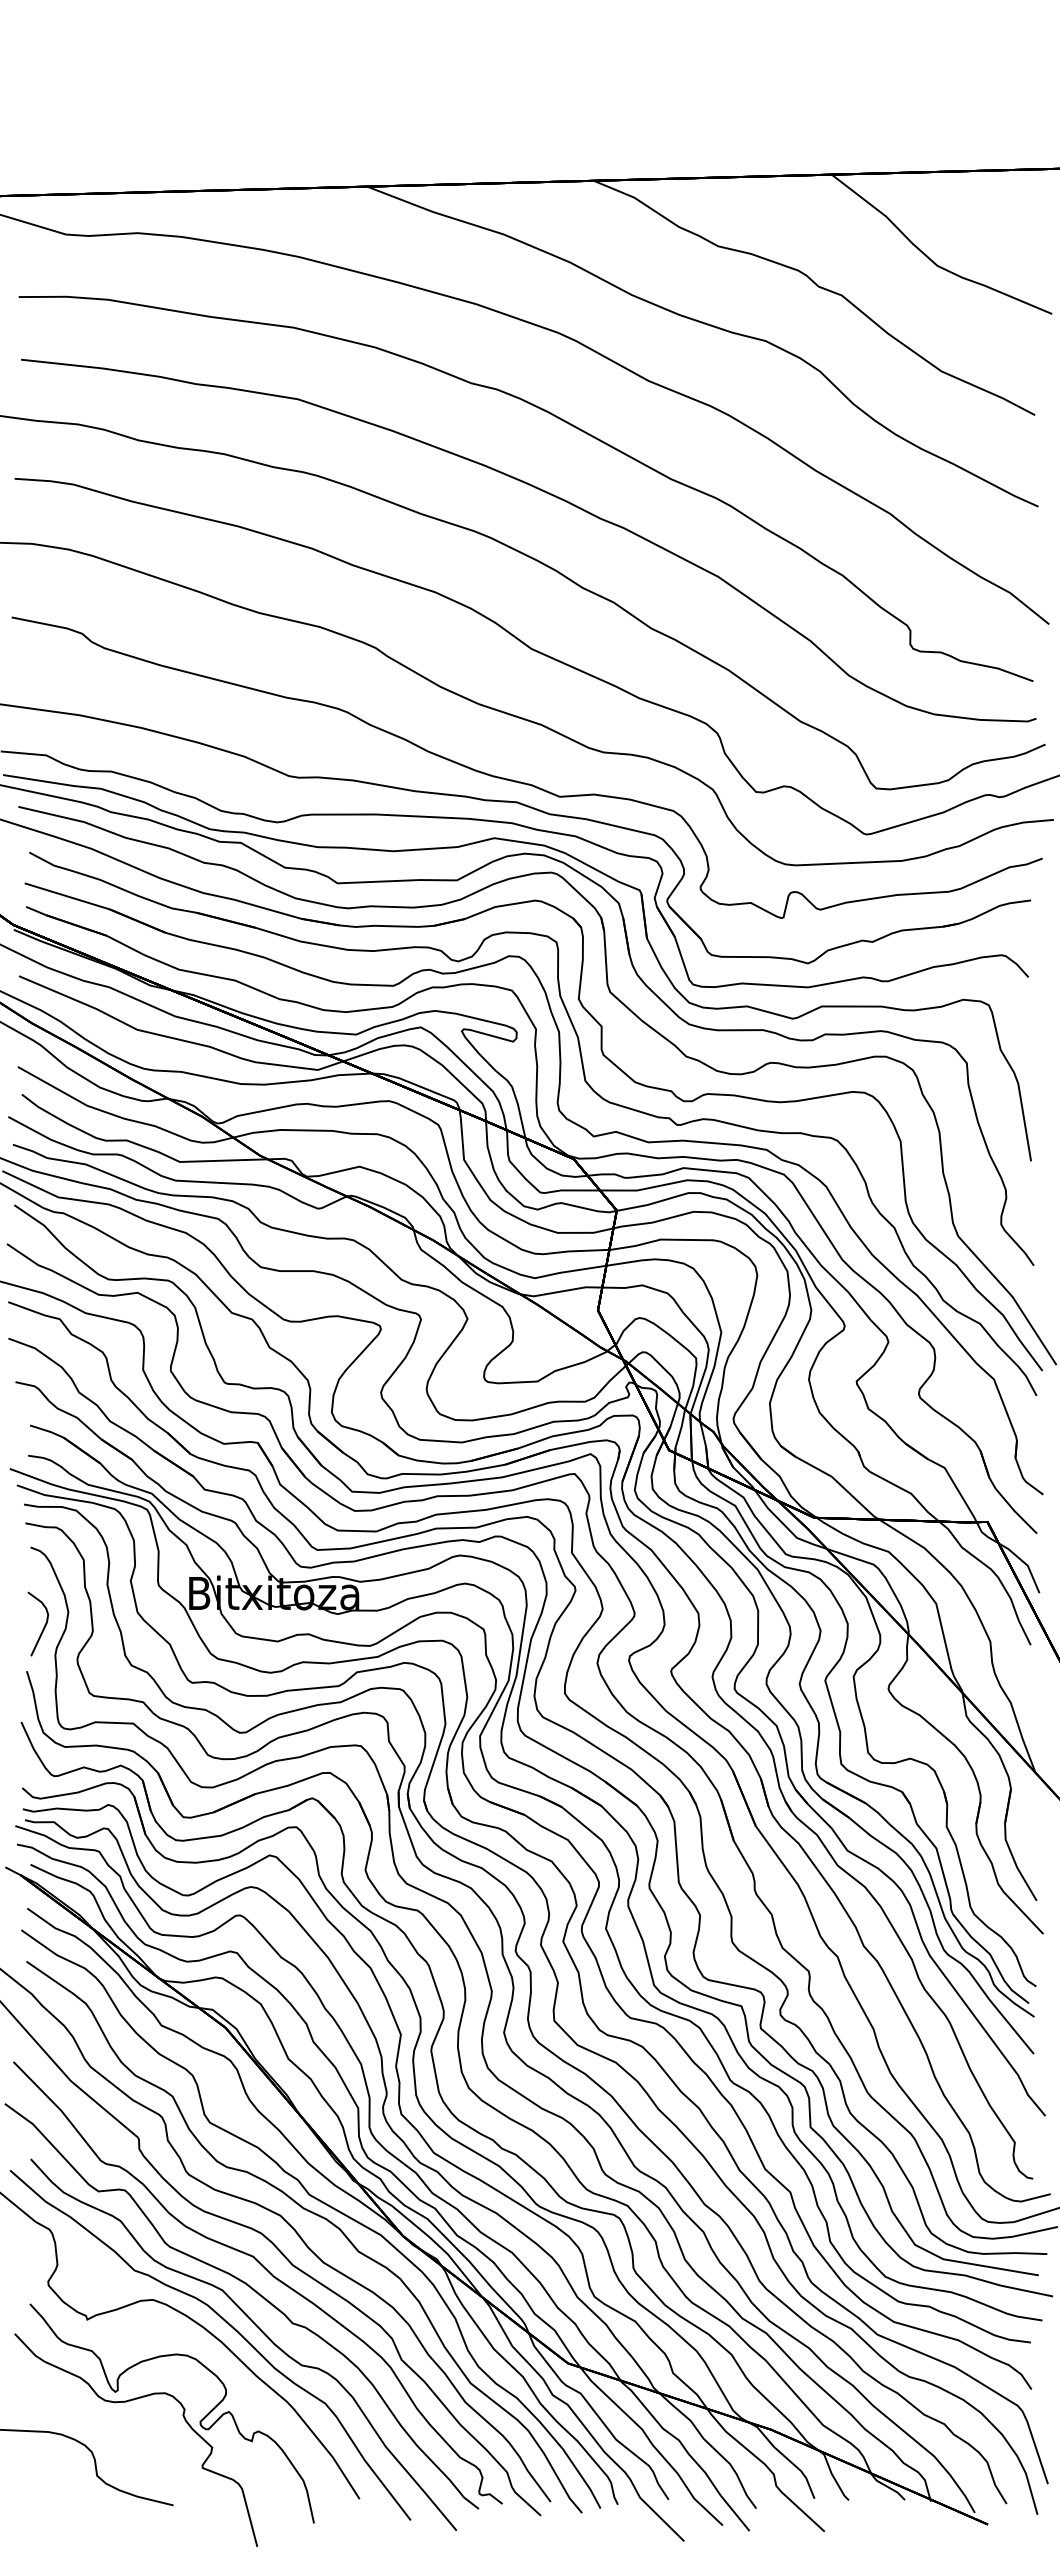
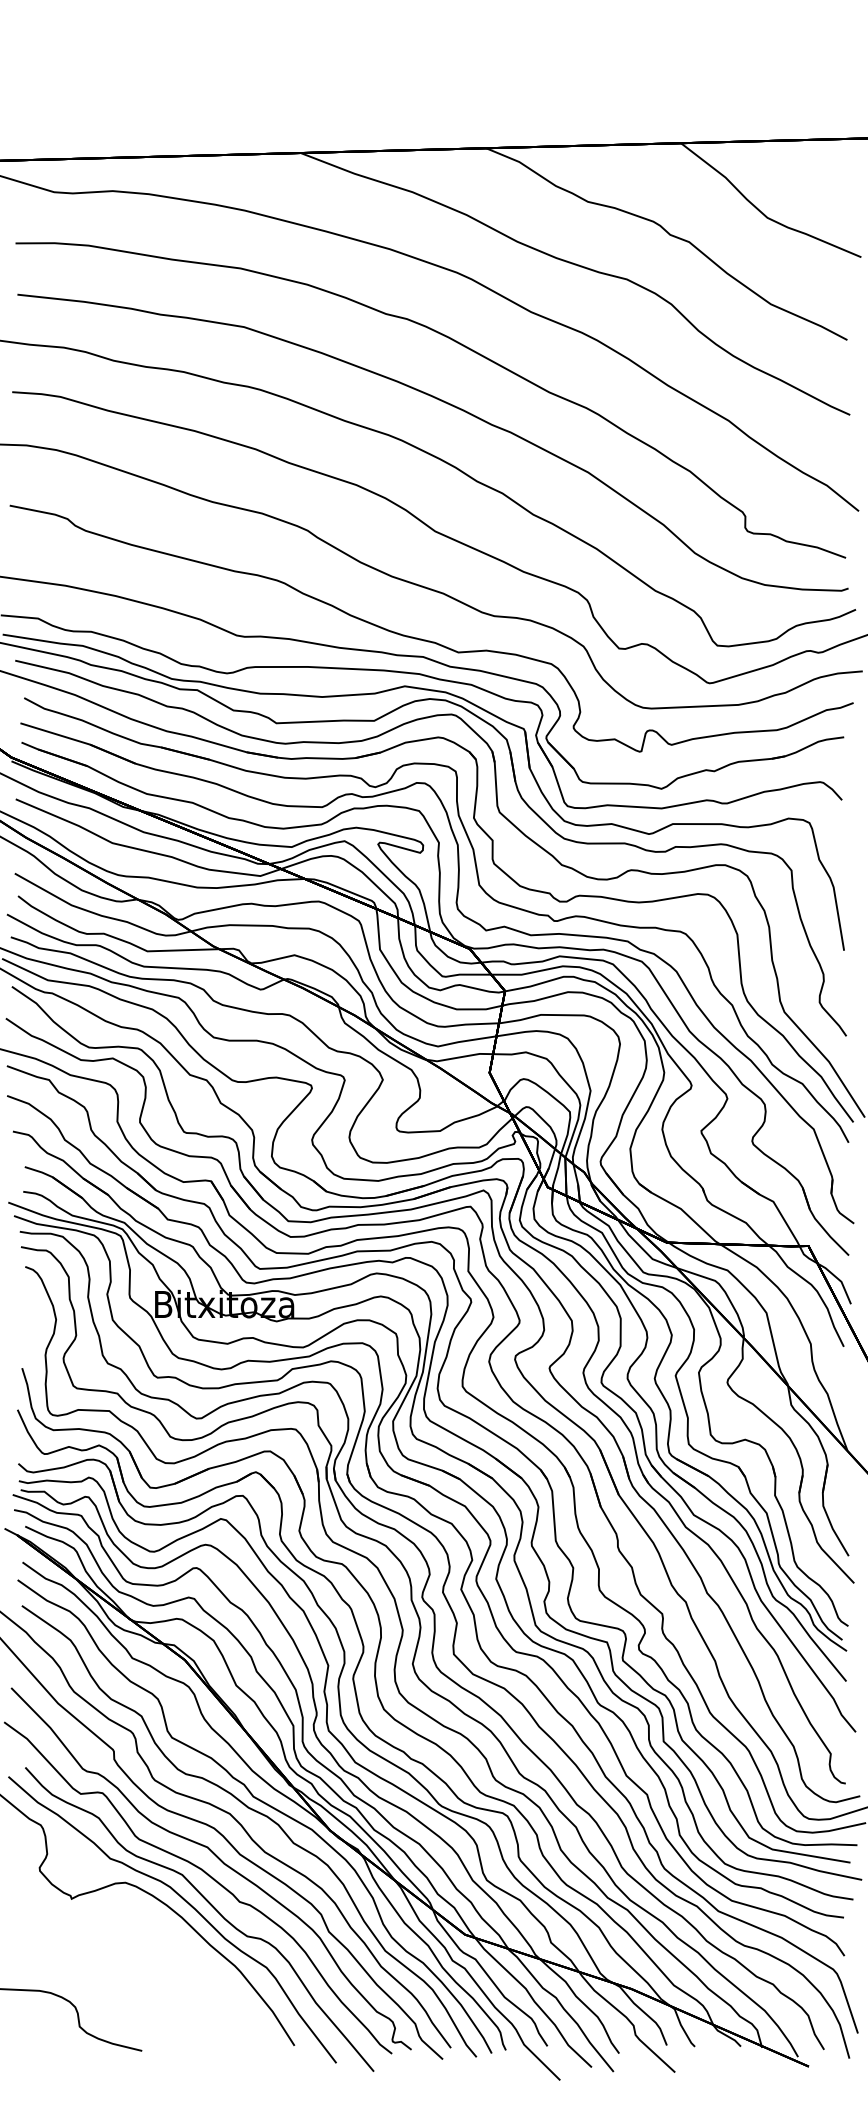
curve: (44, 1625) -> (36, 1330), removed
part: (183, 2418) -> (150, 1979), removed

